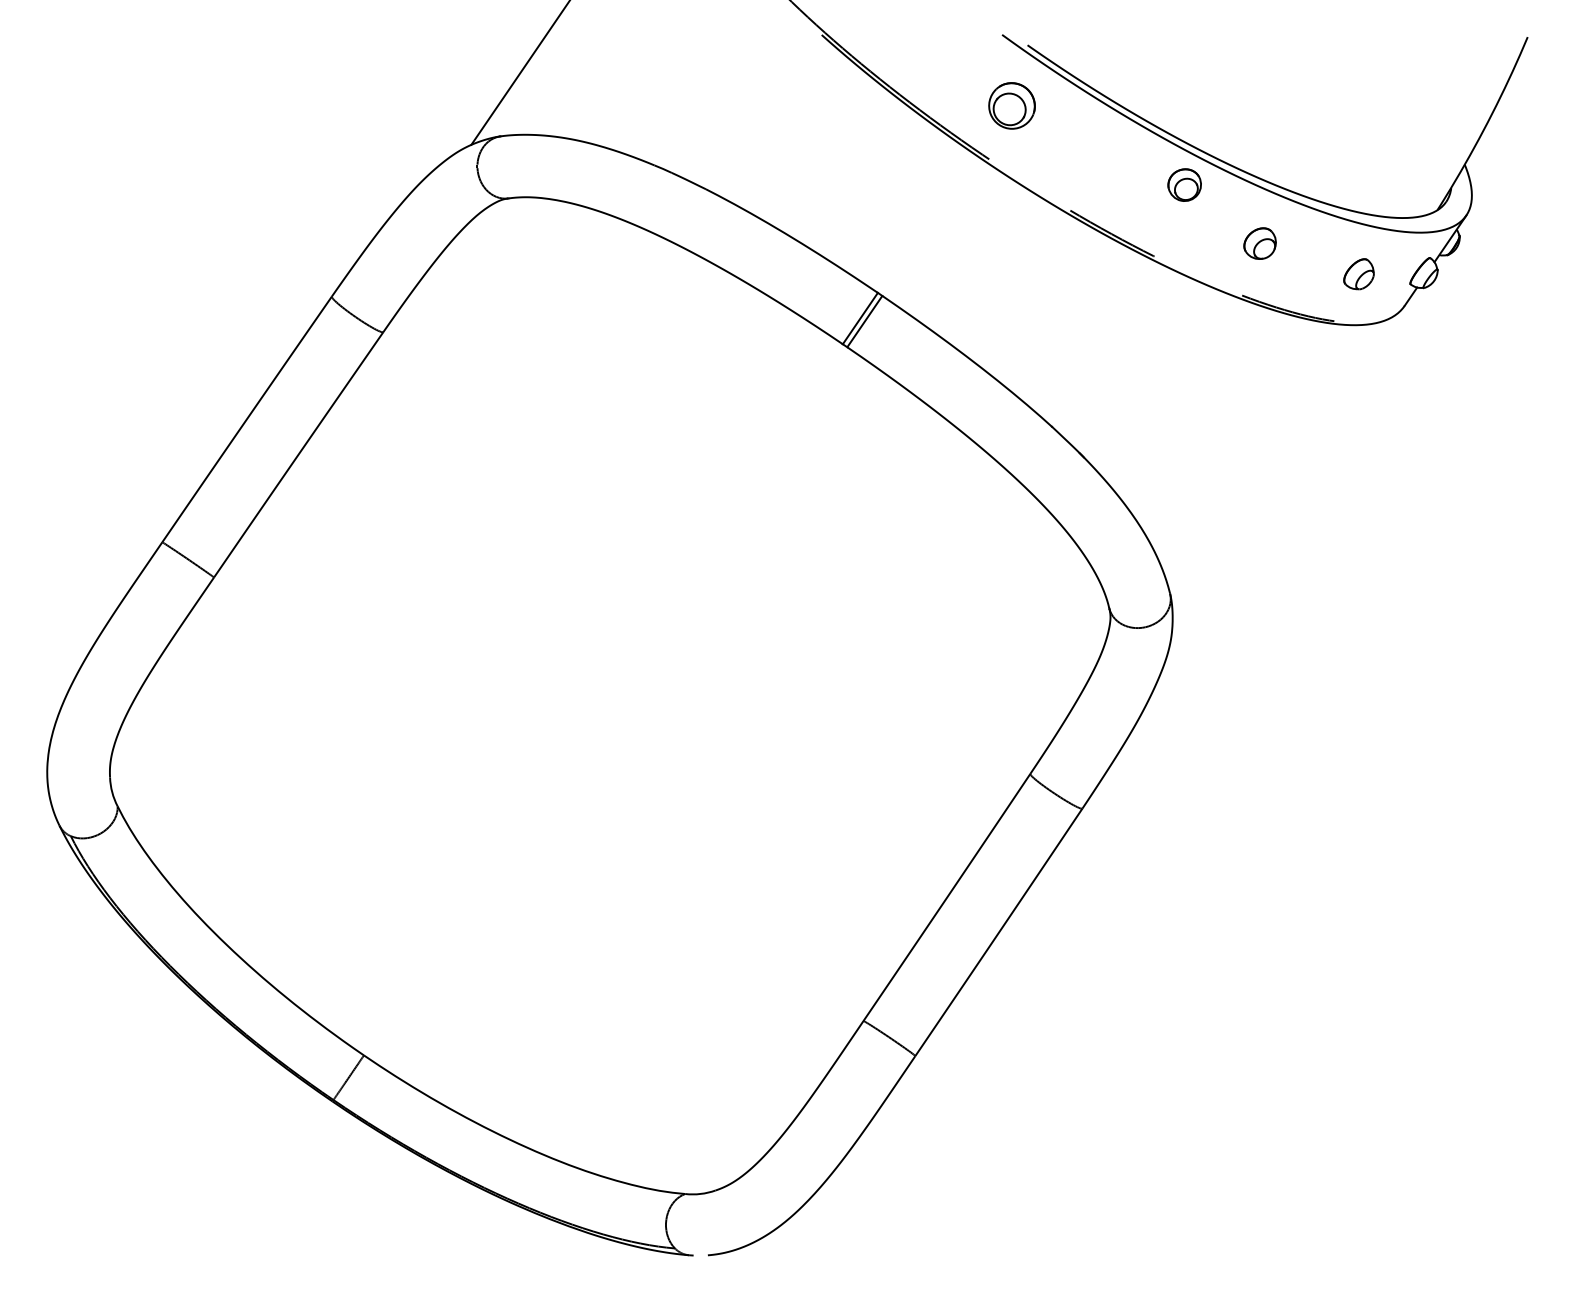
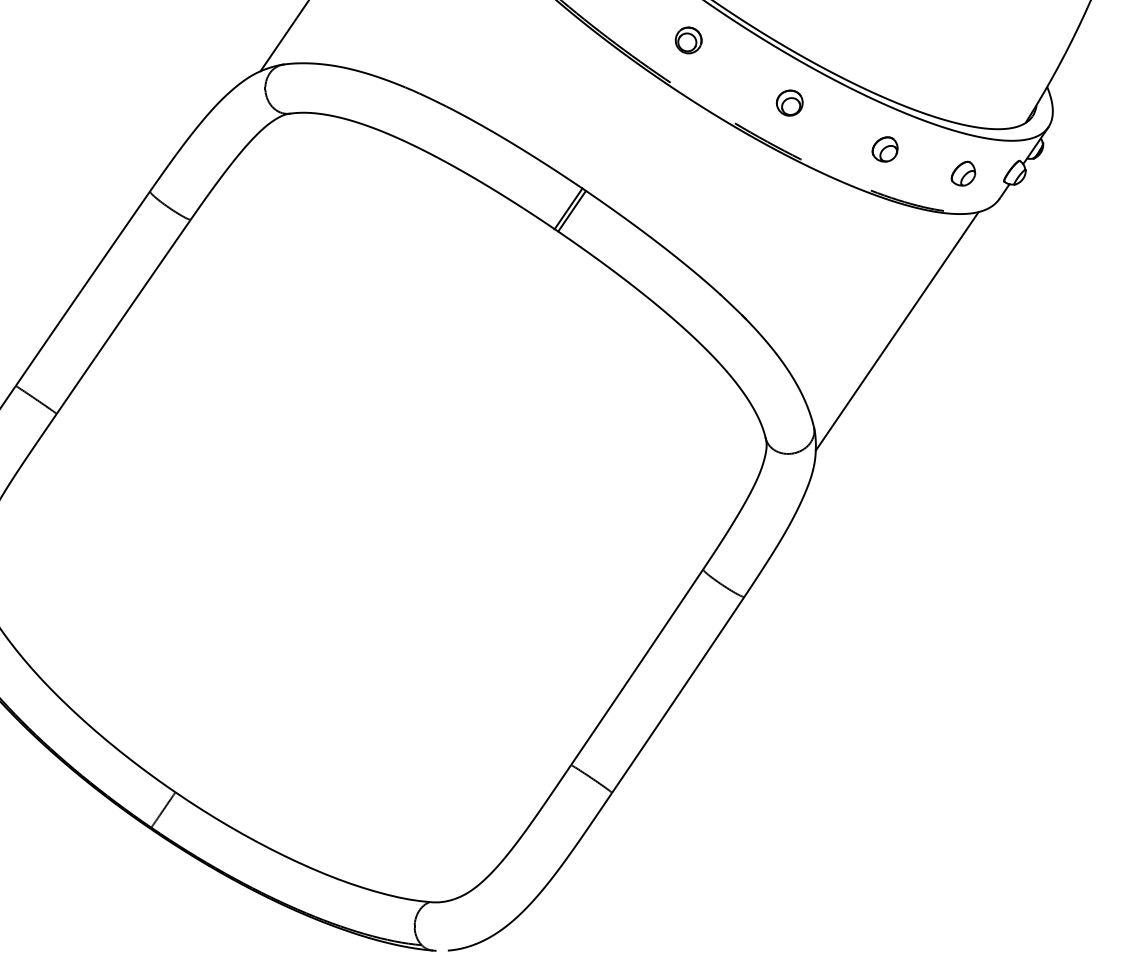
part: (1011, 105) -> (688, 40), size x0.71
part: (1184, 184) -> (789, 102), moved
line: (1275, 472) -> (897, 330), added

